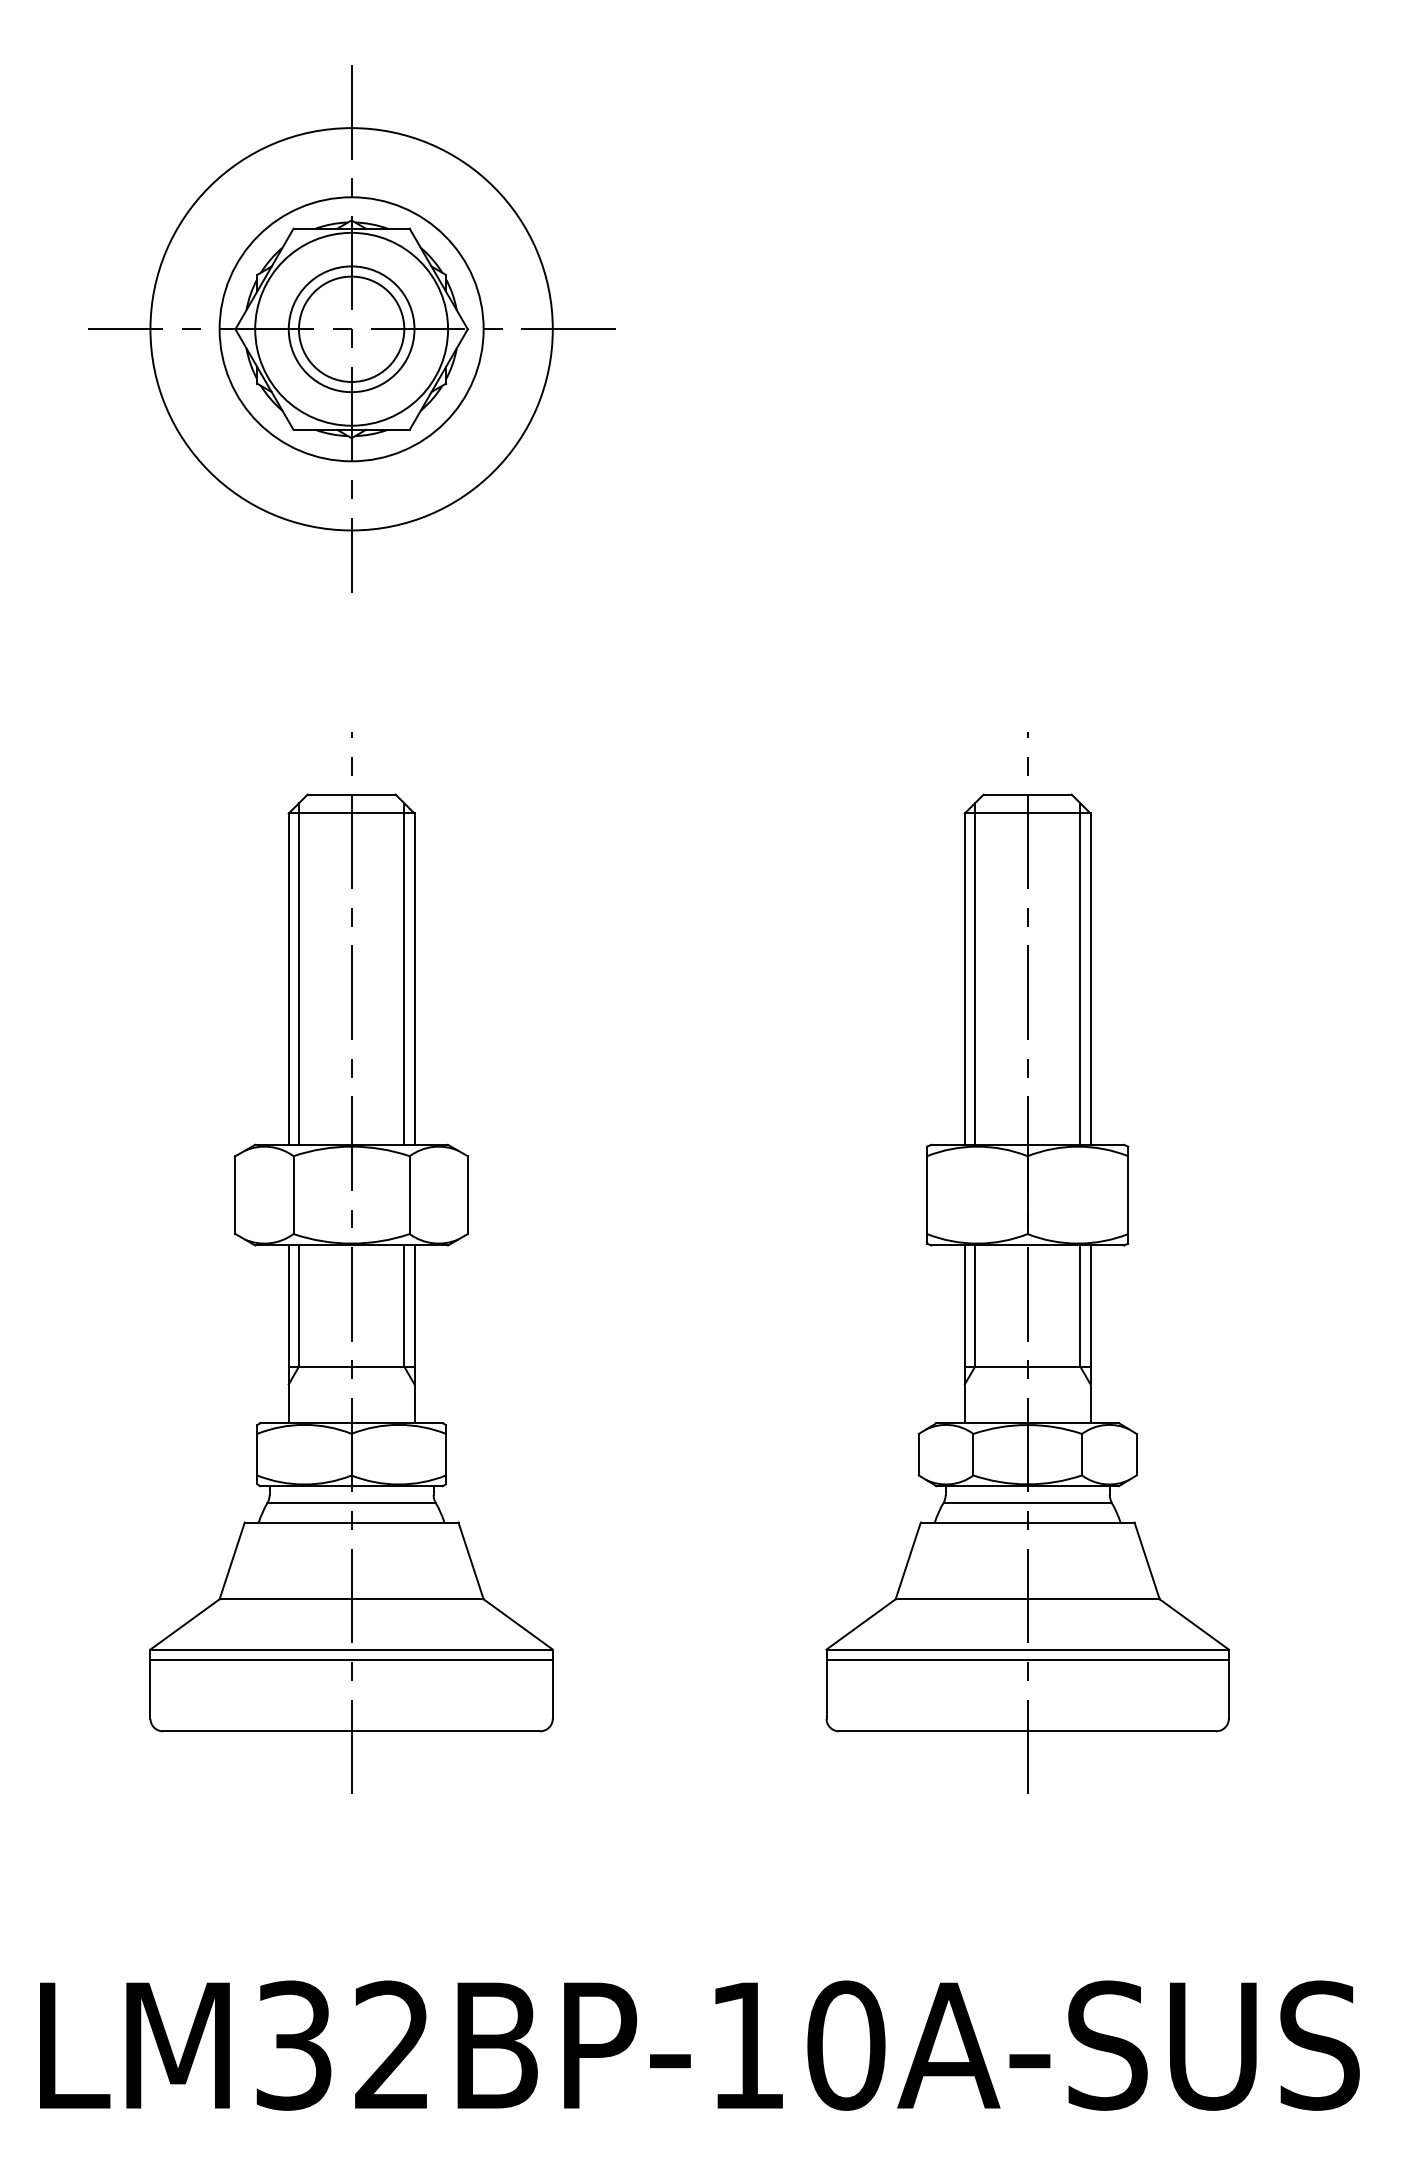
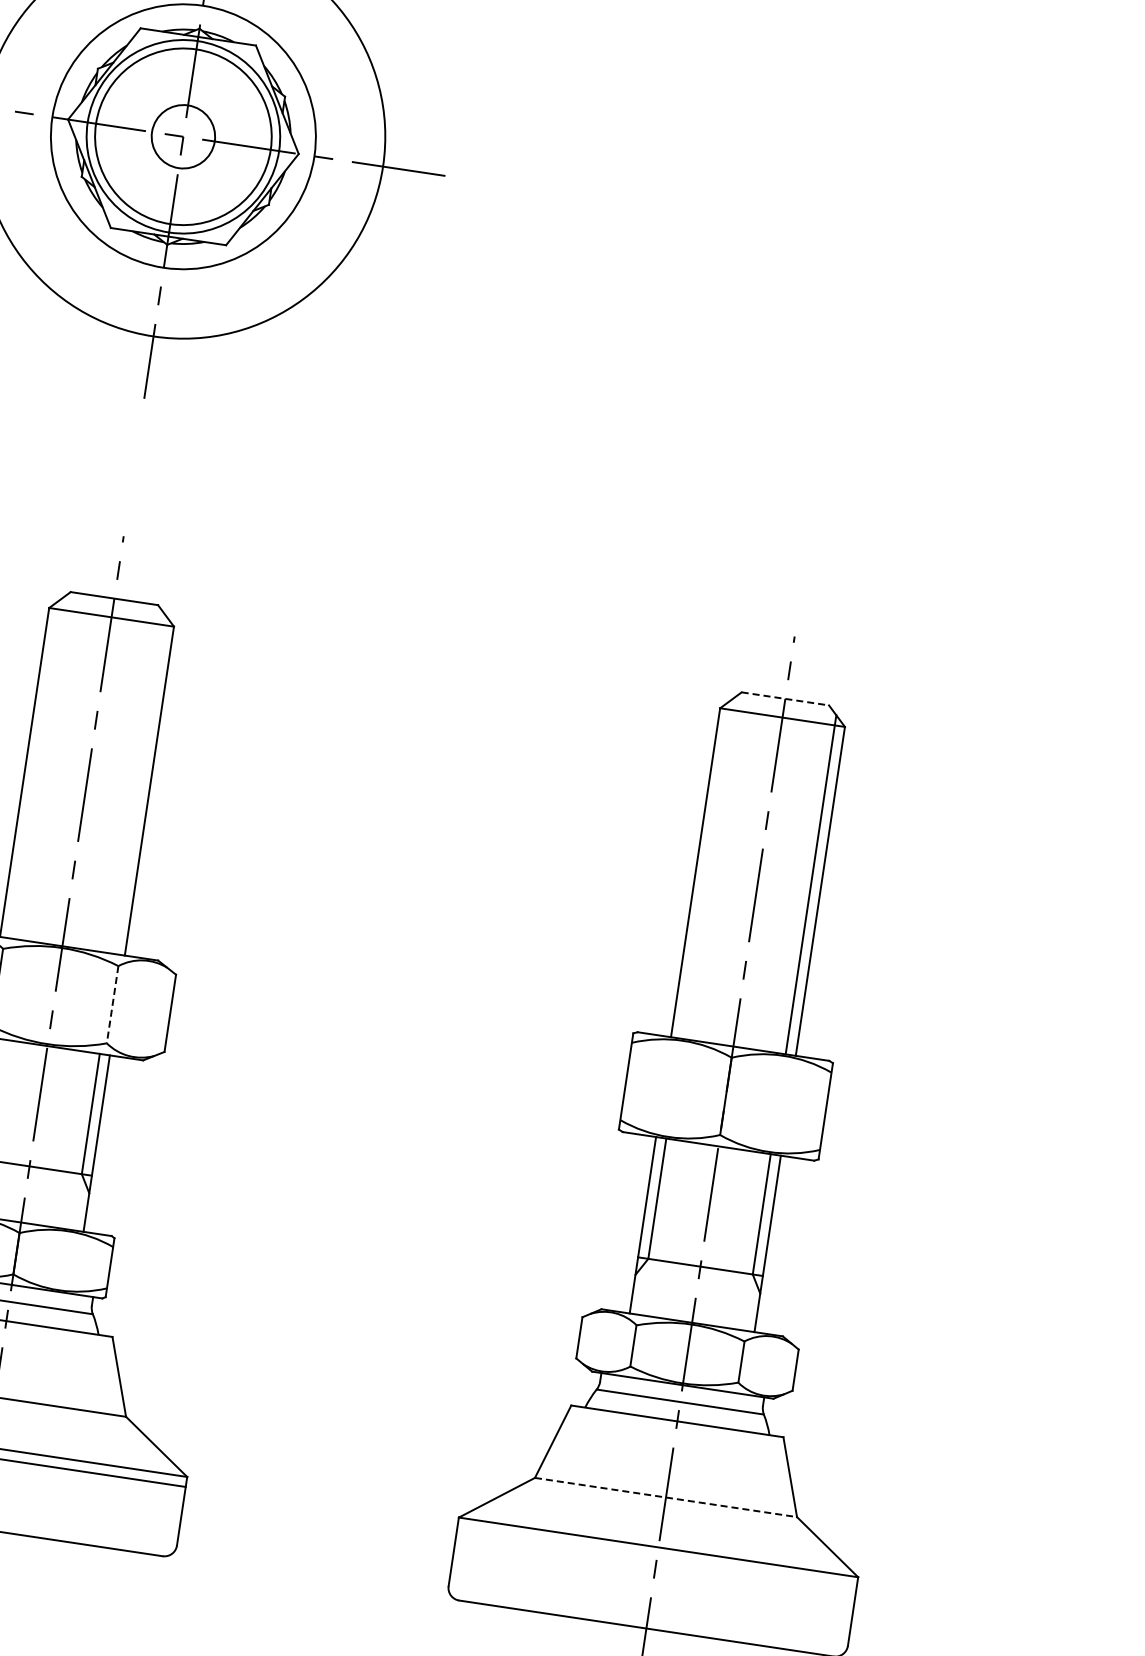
circle: (351, 328) -> (183, 135), size x0.6
circle: (351, 329) -> (183, 136), size x1.4
line: (1028, 794) -> (786, 698), solid -> dashed
line: (298, 973) -> (35, 768), removed
line: (404, 973) -> (140, 783), removed
line: (975, 973) -> (707, 868), removed
line: (409, 1195) -> (112, 1005), solid -> dashed
line: (1028, 1599) -> (666, 1497), solid -> dashed
line: (1027, 1659) -> (656, 1557), removed

